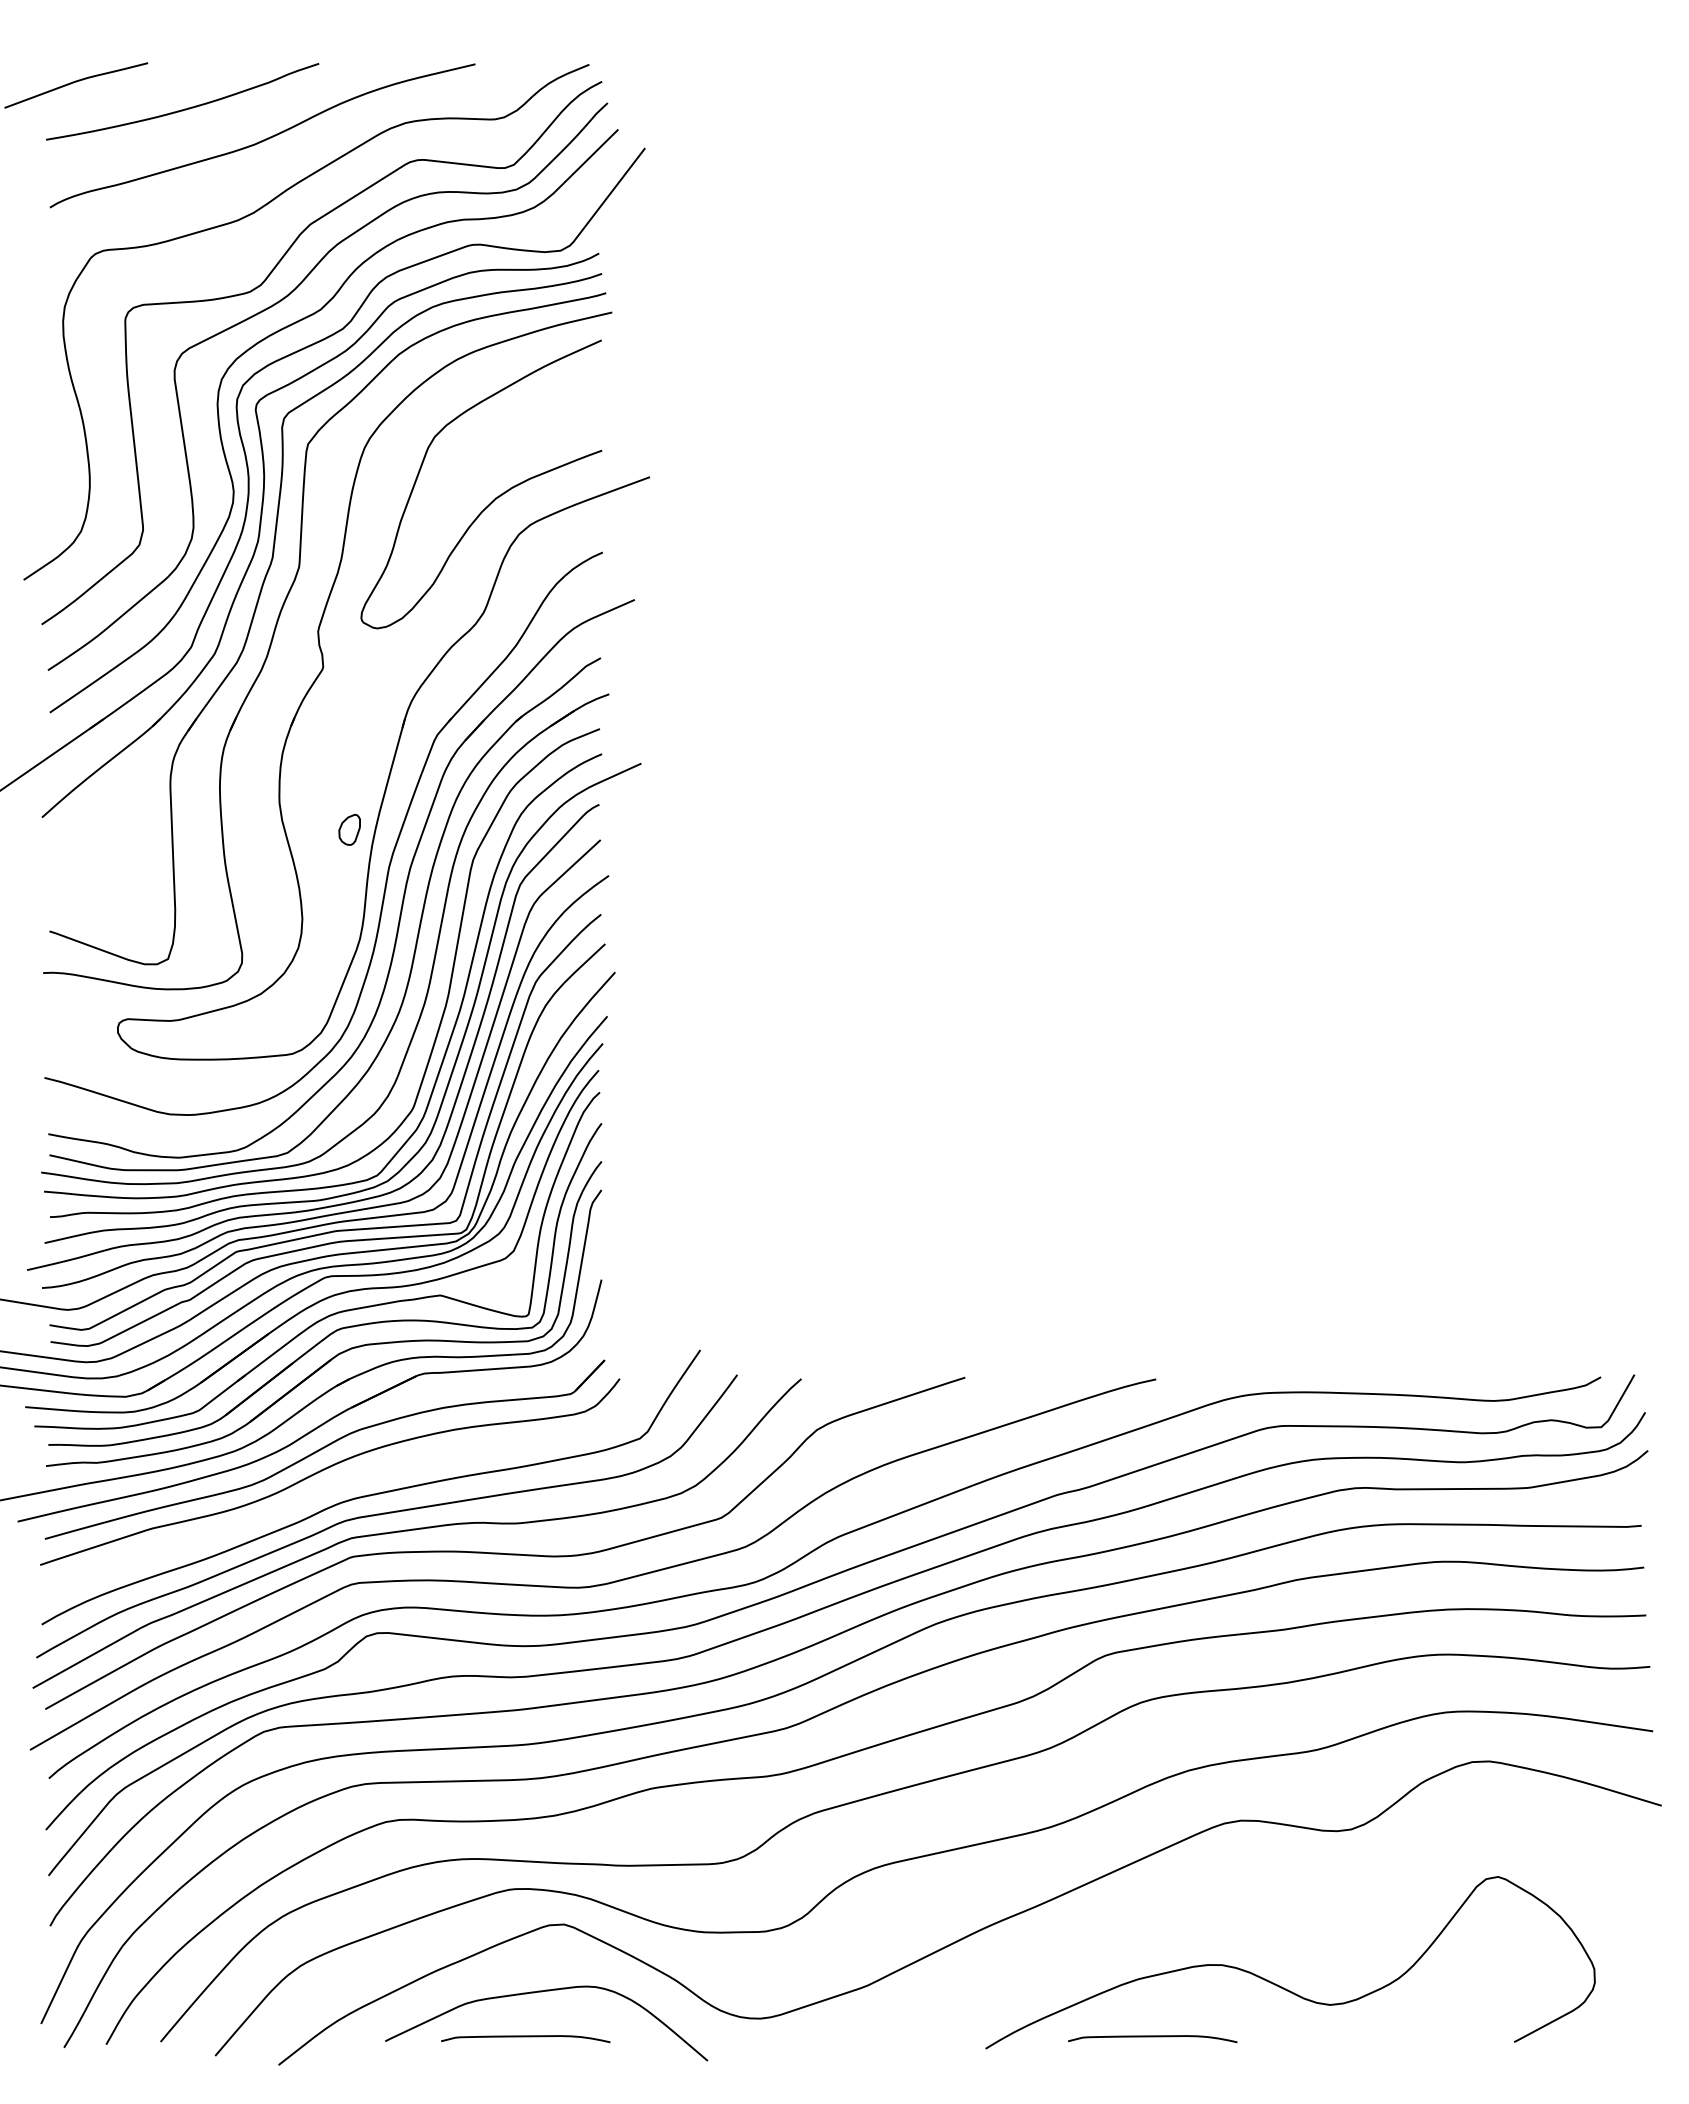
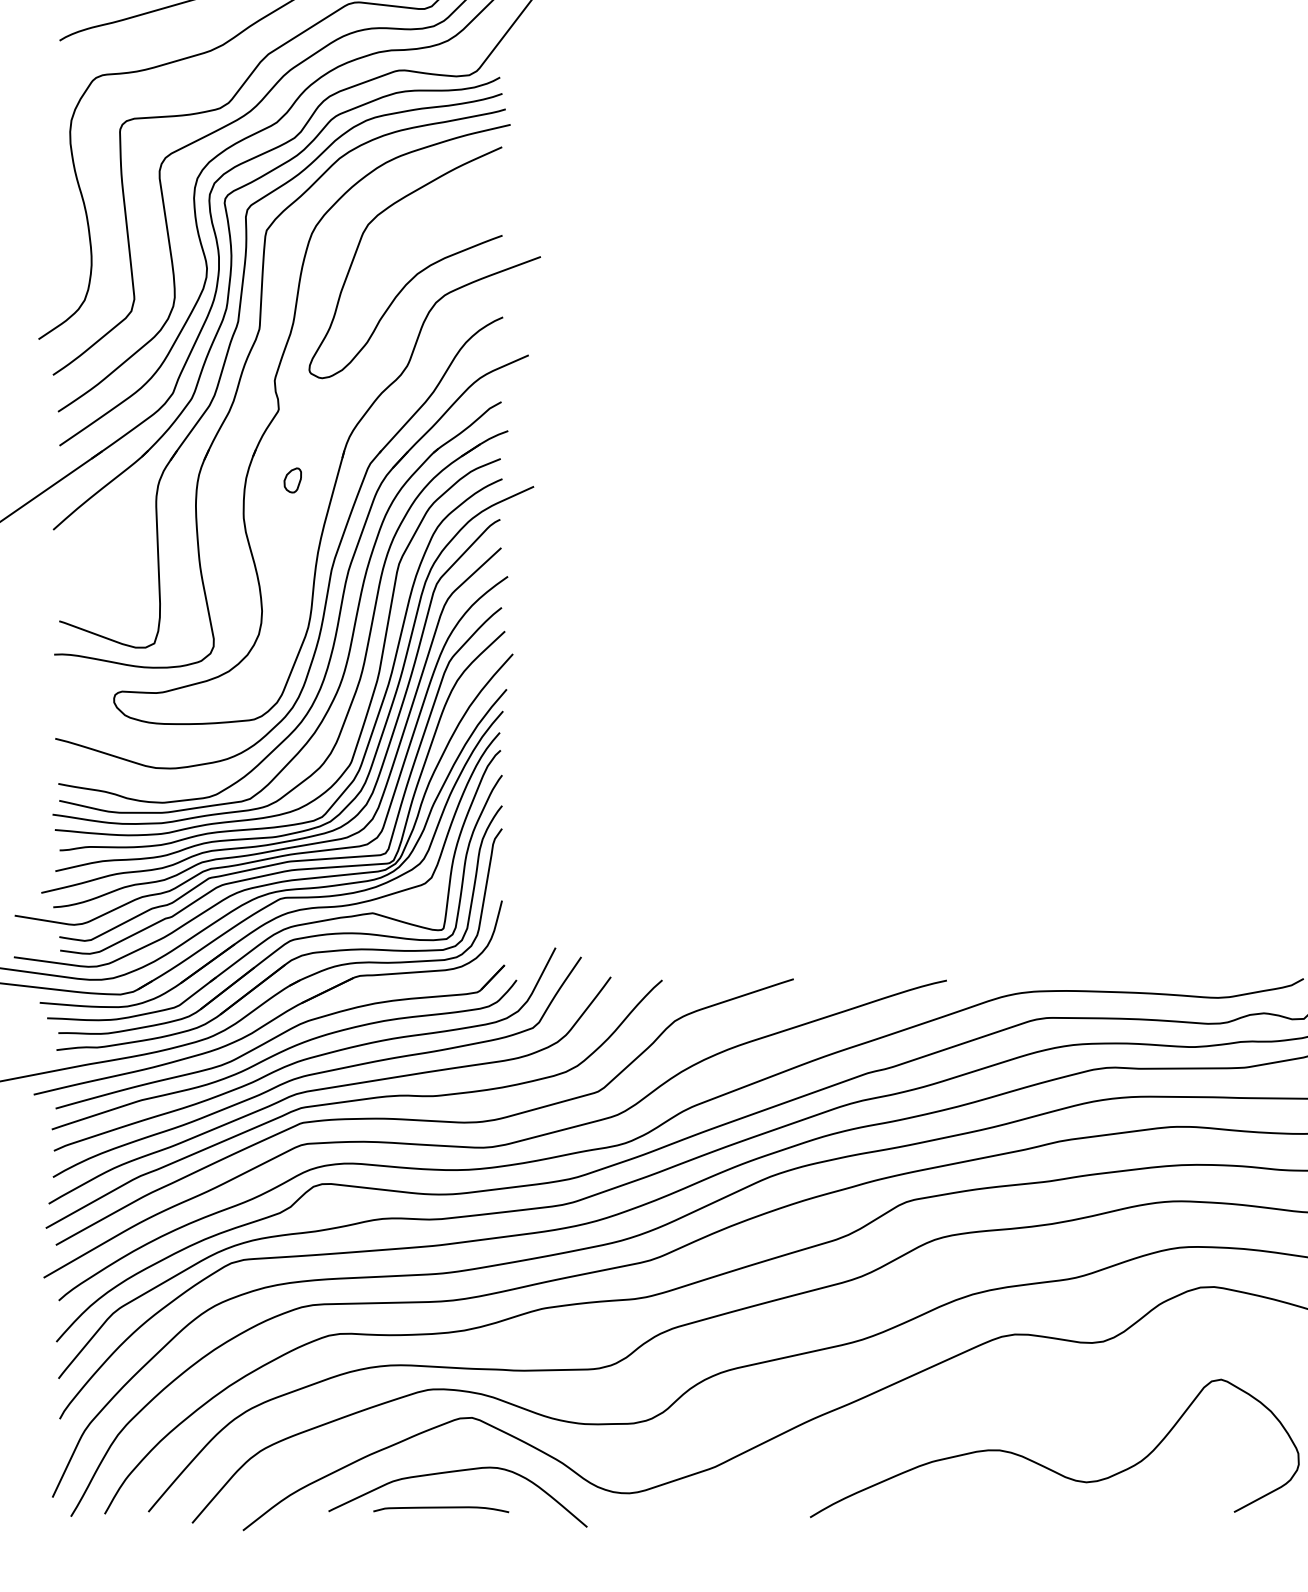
part: (349, 829) -> (292, 480), moved
curve: (359, 1475) -> (307, 1057), added
curve: (1152, 2037) -> (943, 1508), removed

